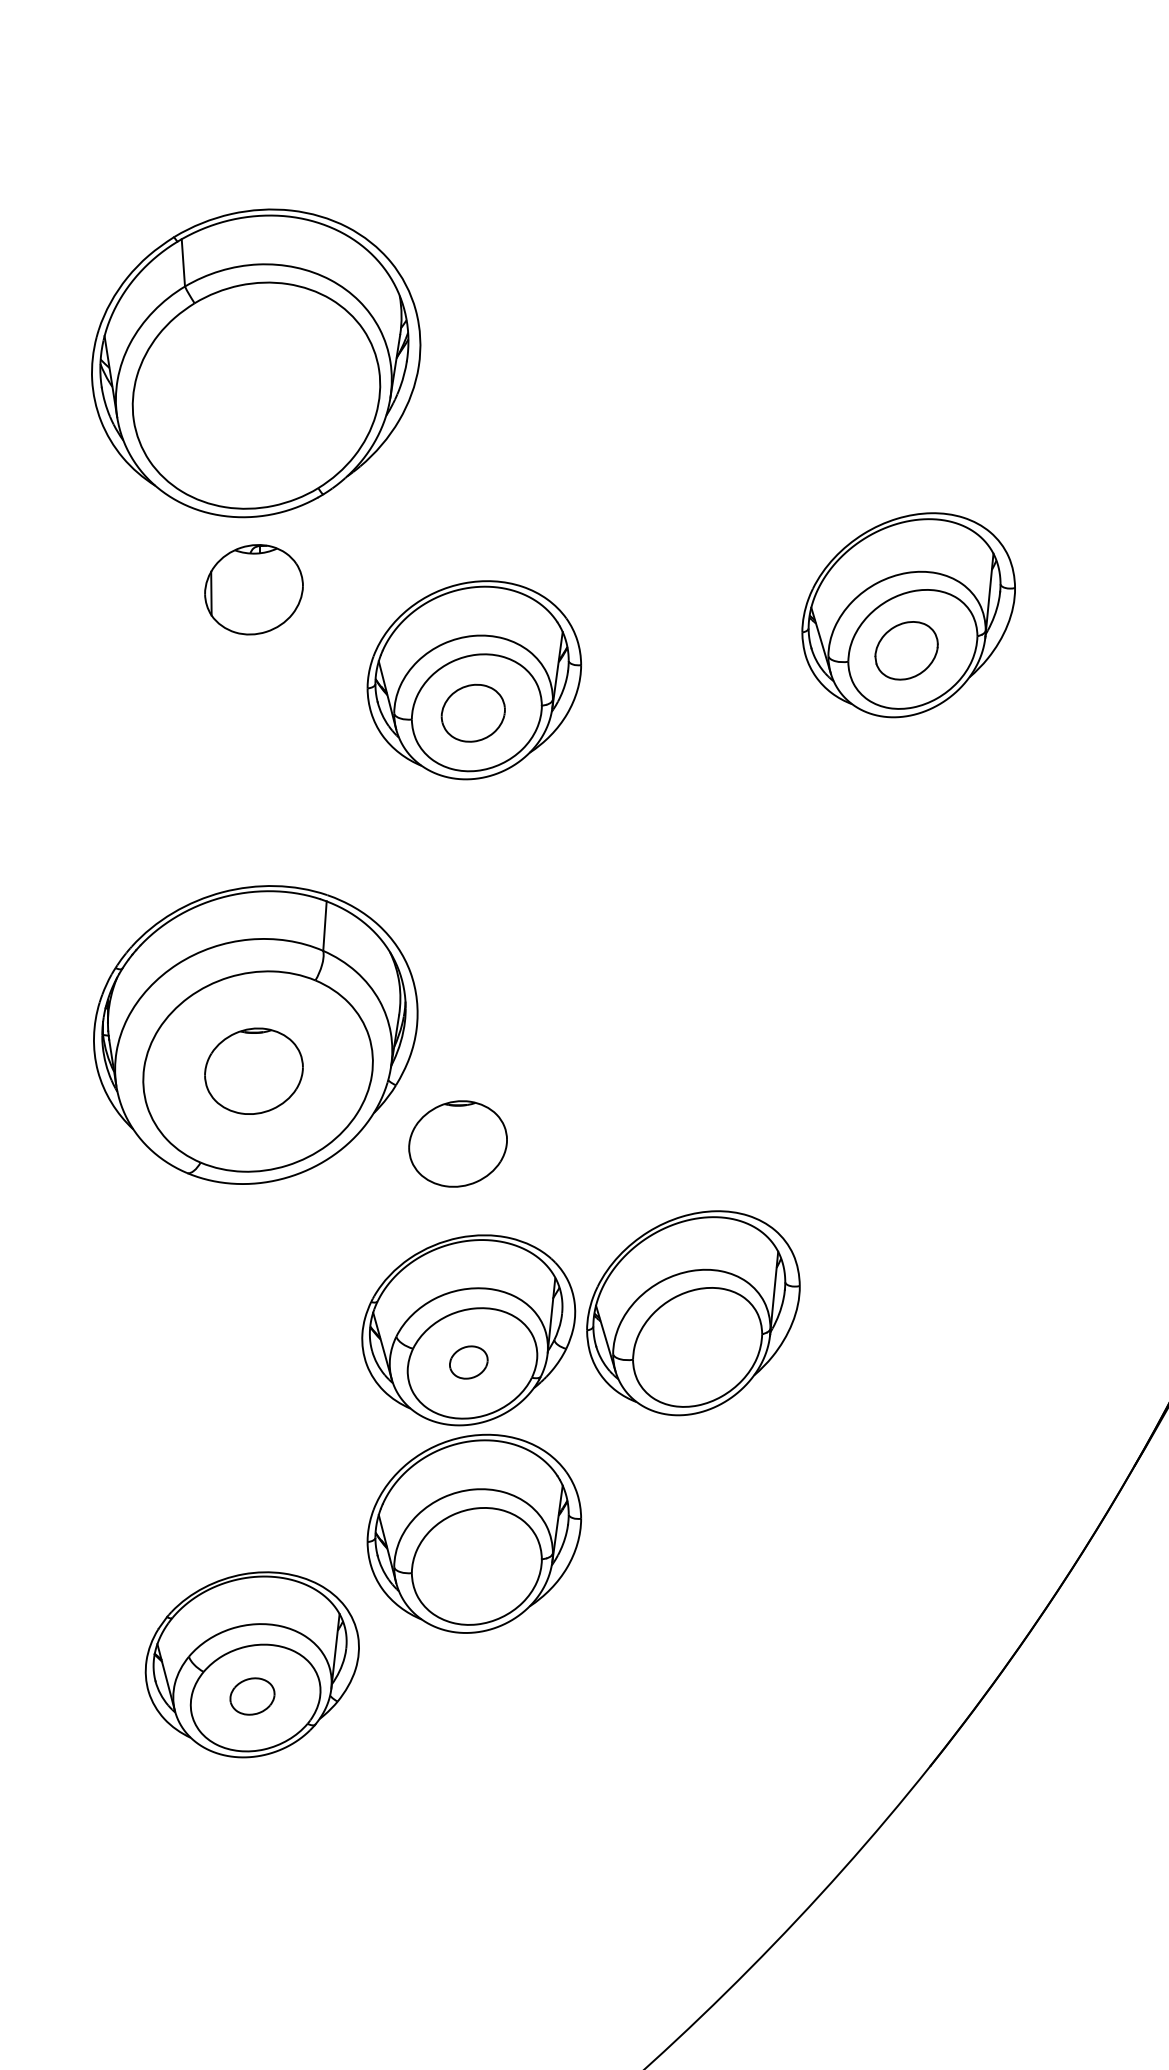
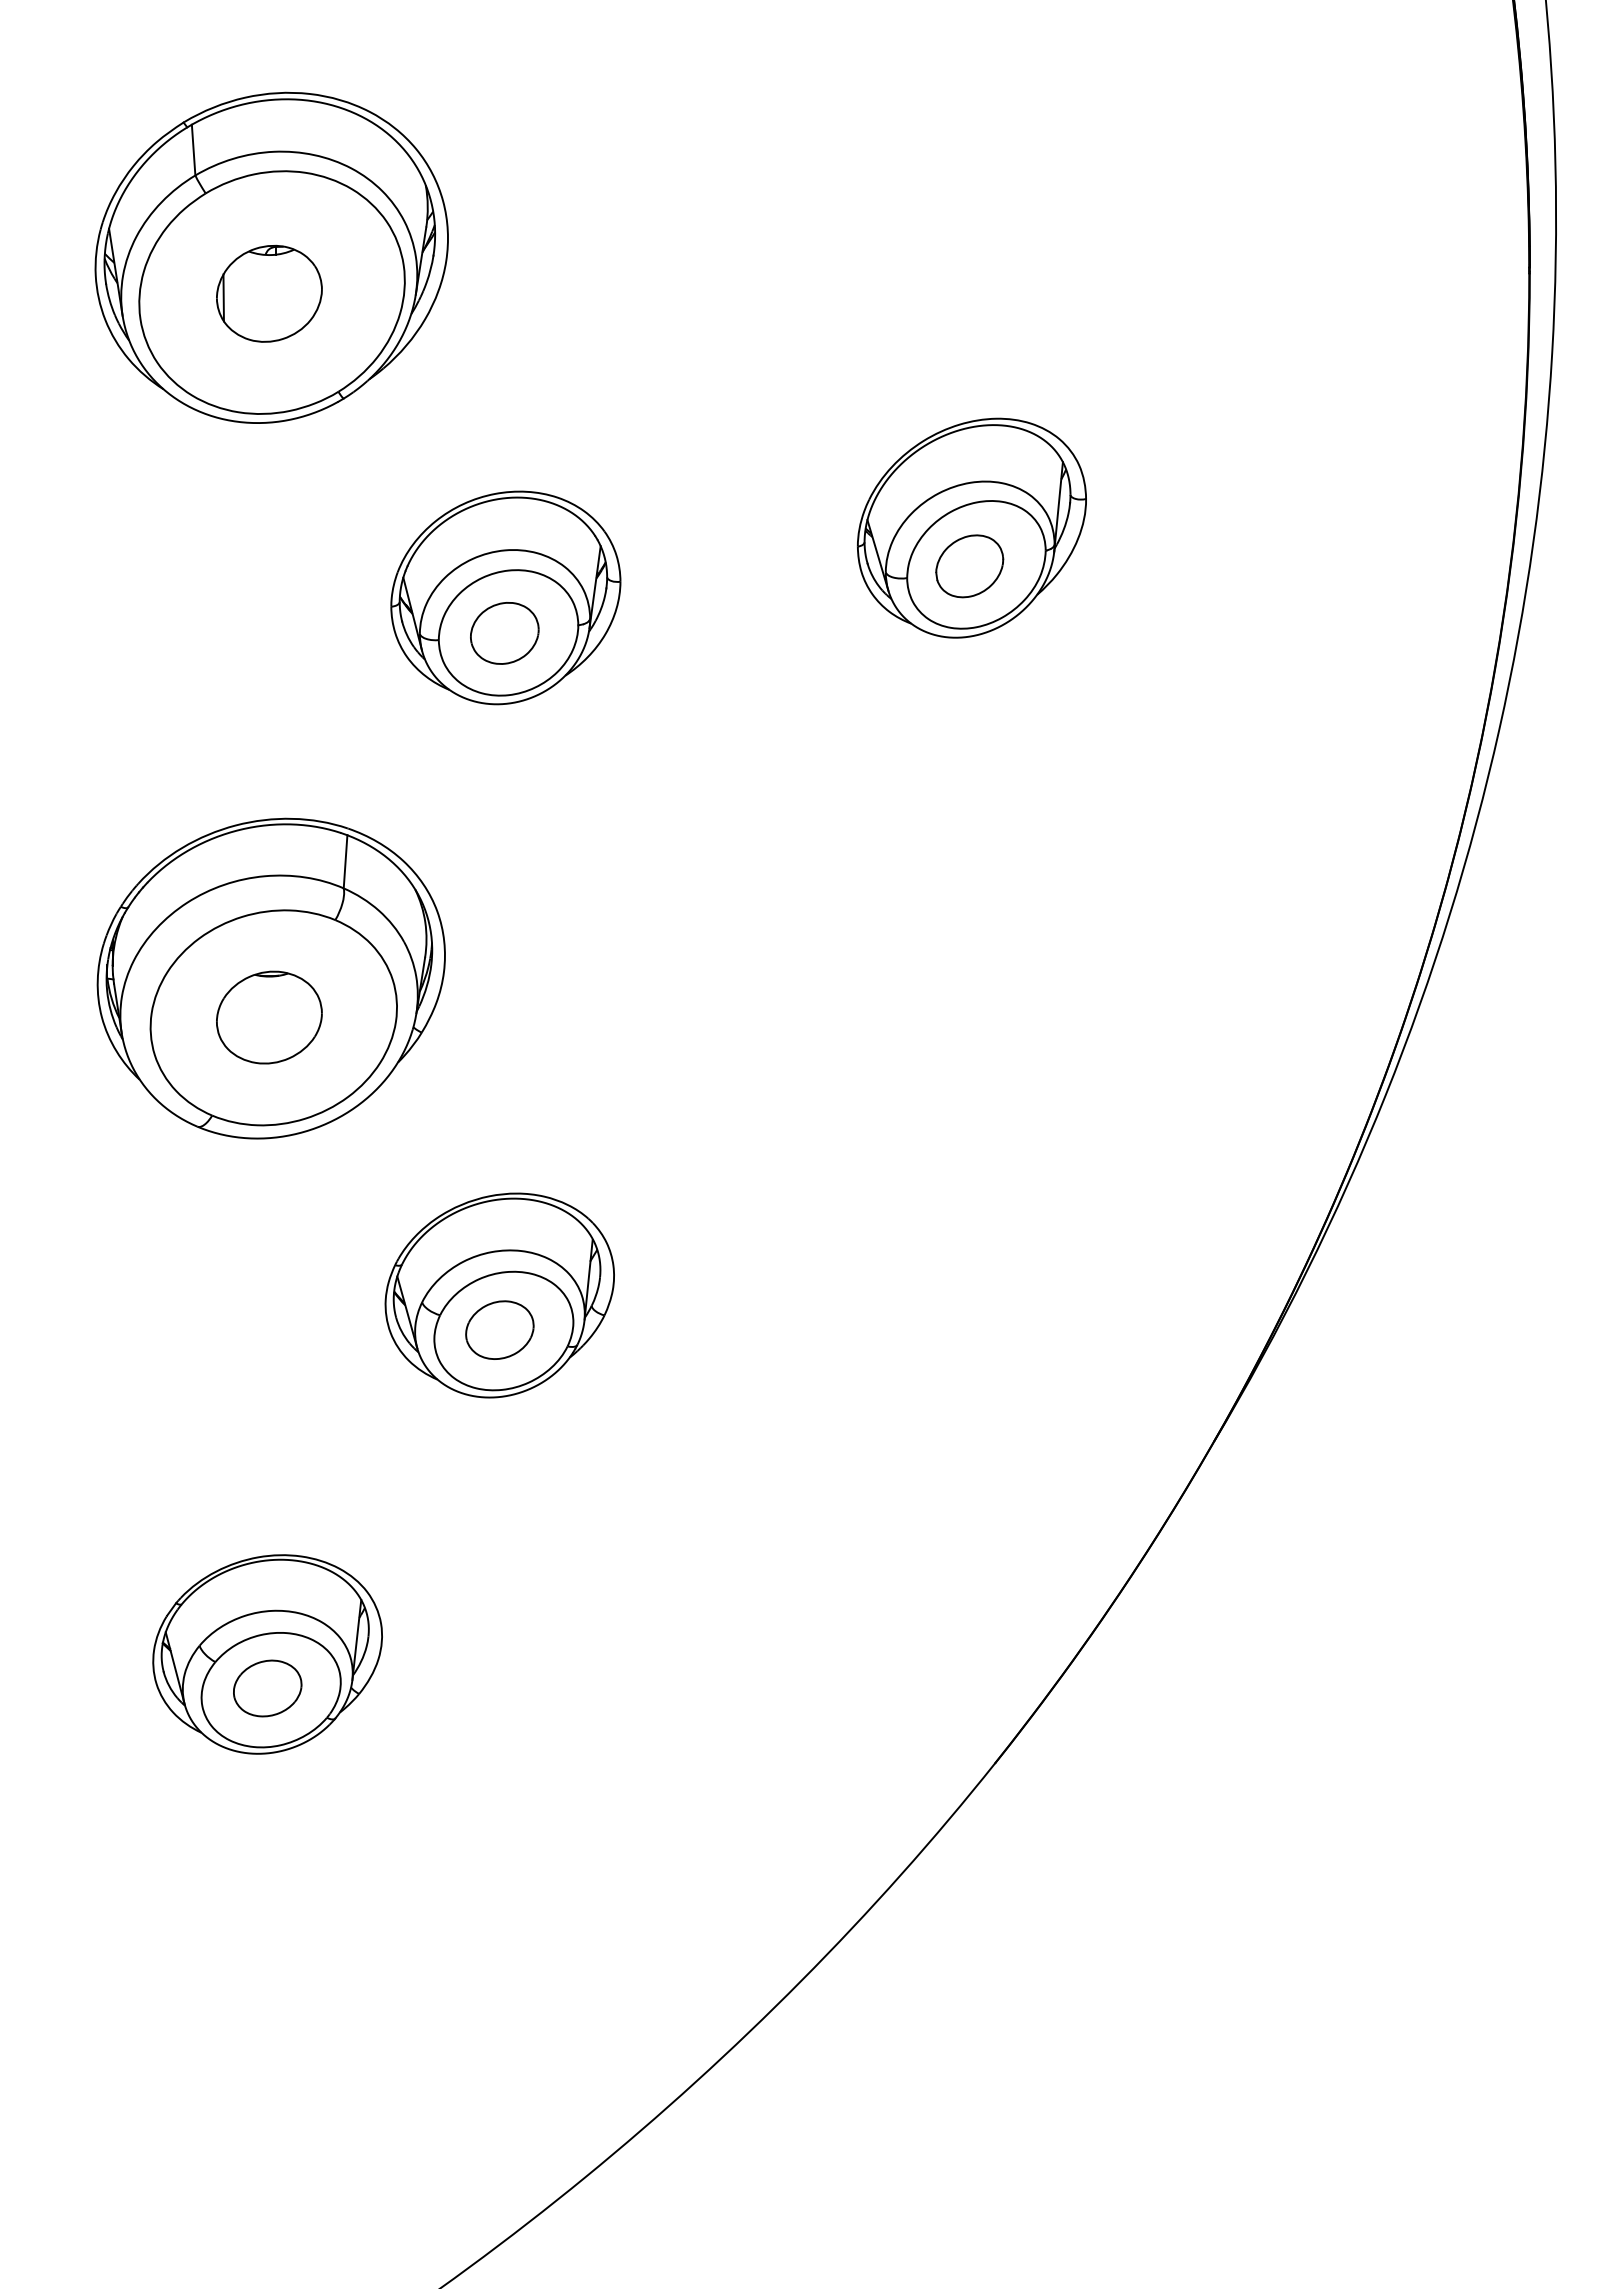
part: (254, 589) -> (269, 293), moved
part: (458, 1143) -> (488, 1095), removed
part: (693, 1312) -> (740, 1276), removed
part: (468, 1361) -> (499, 1329), size x1.67
part: (474, 1533) -> (505, 1513), removed
part: (252, 1696) -> (267, 1688), size x1.43

